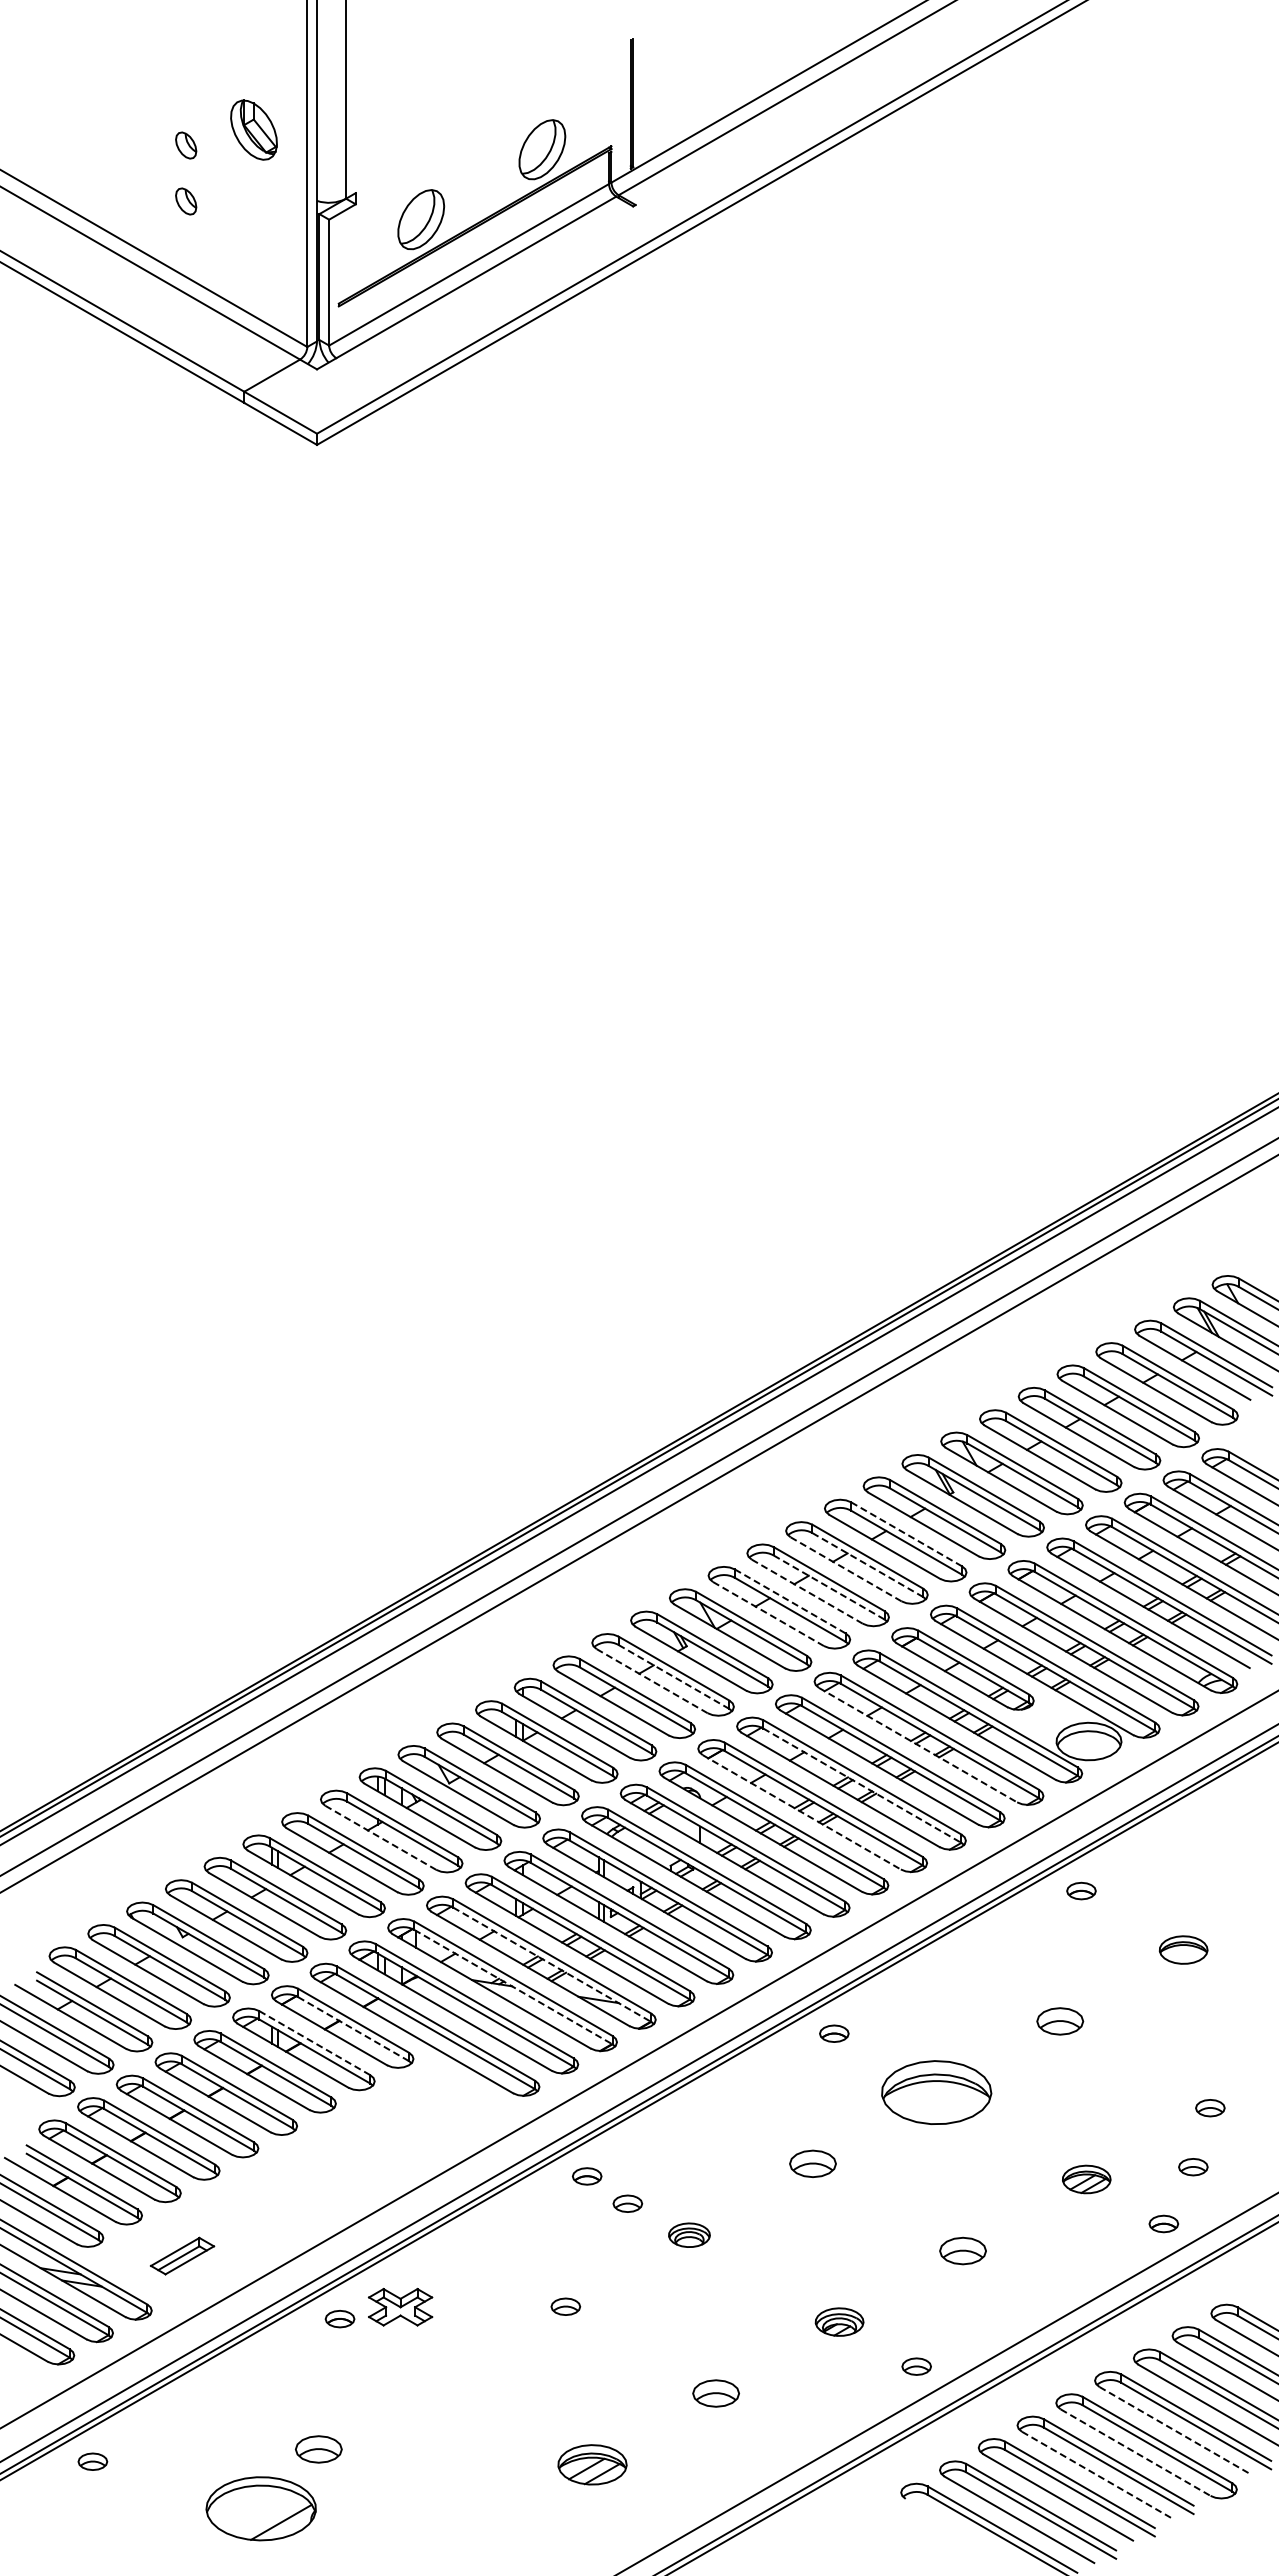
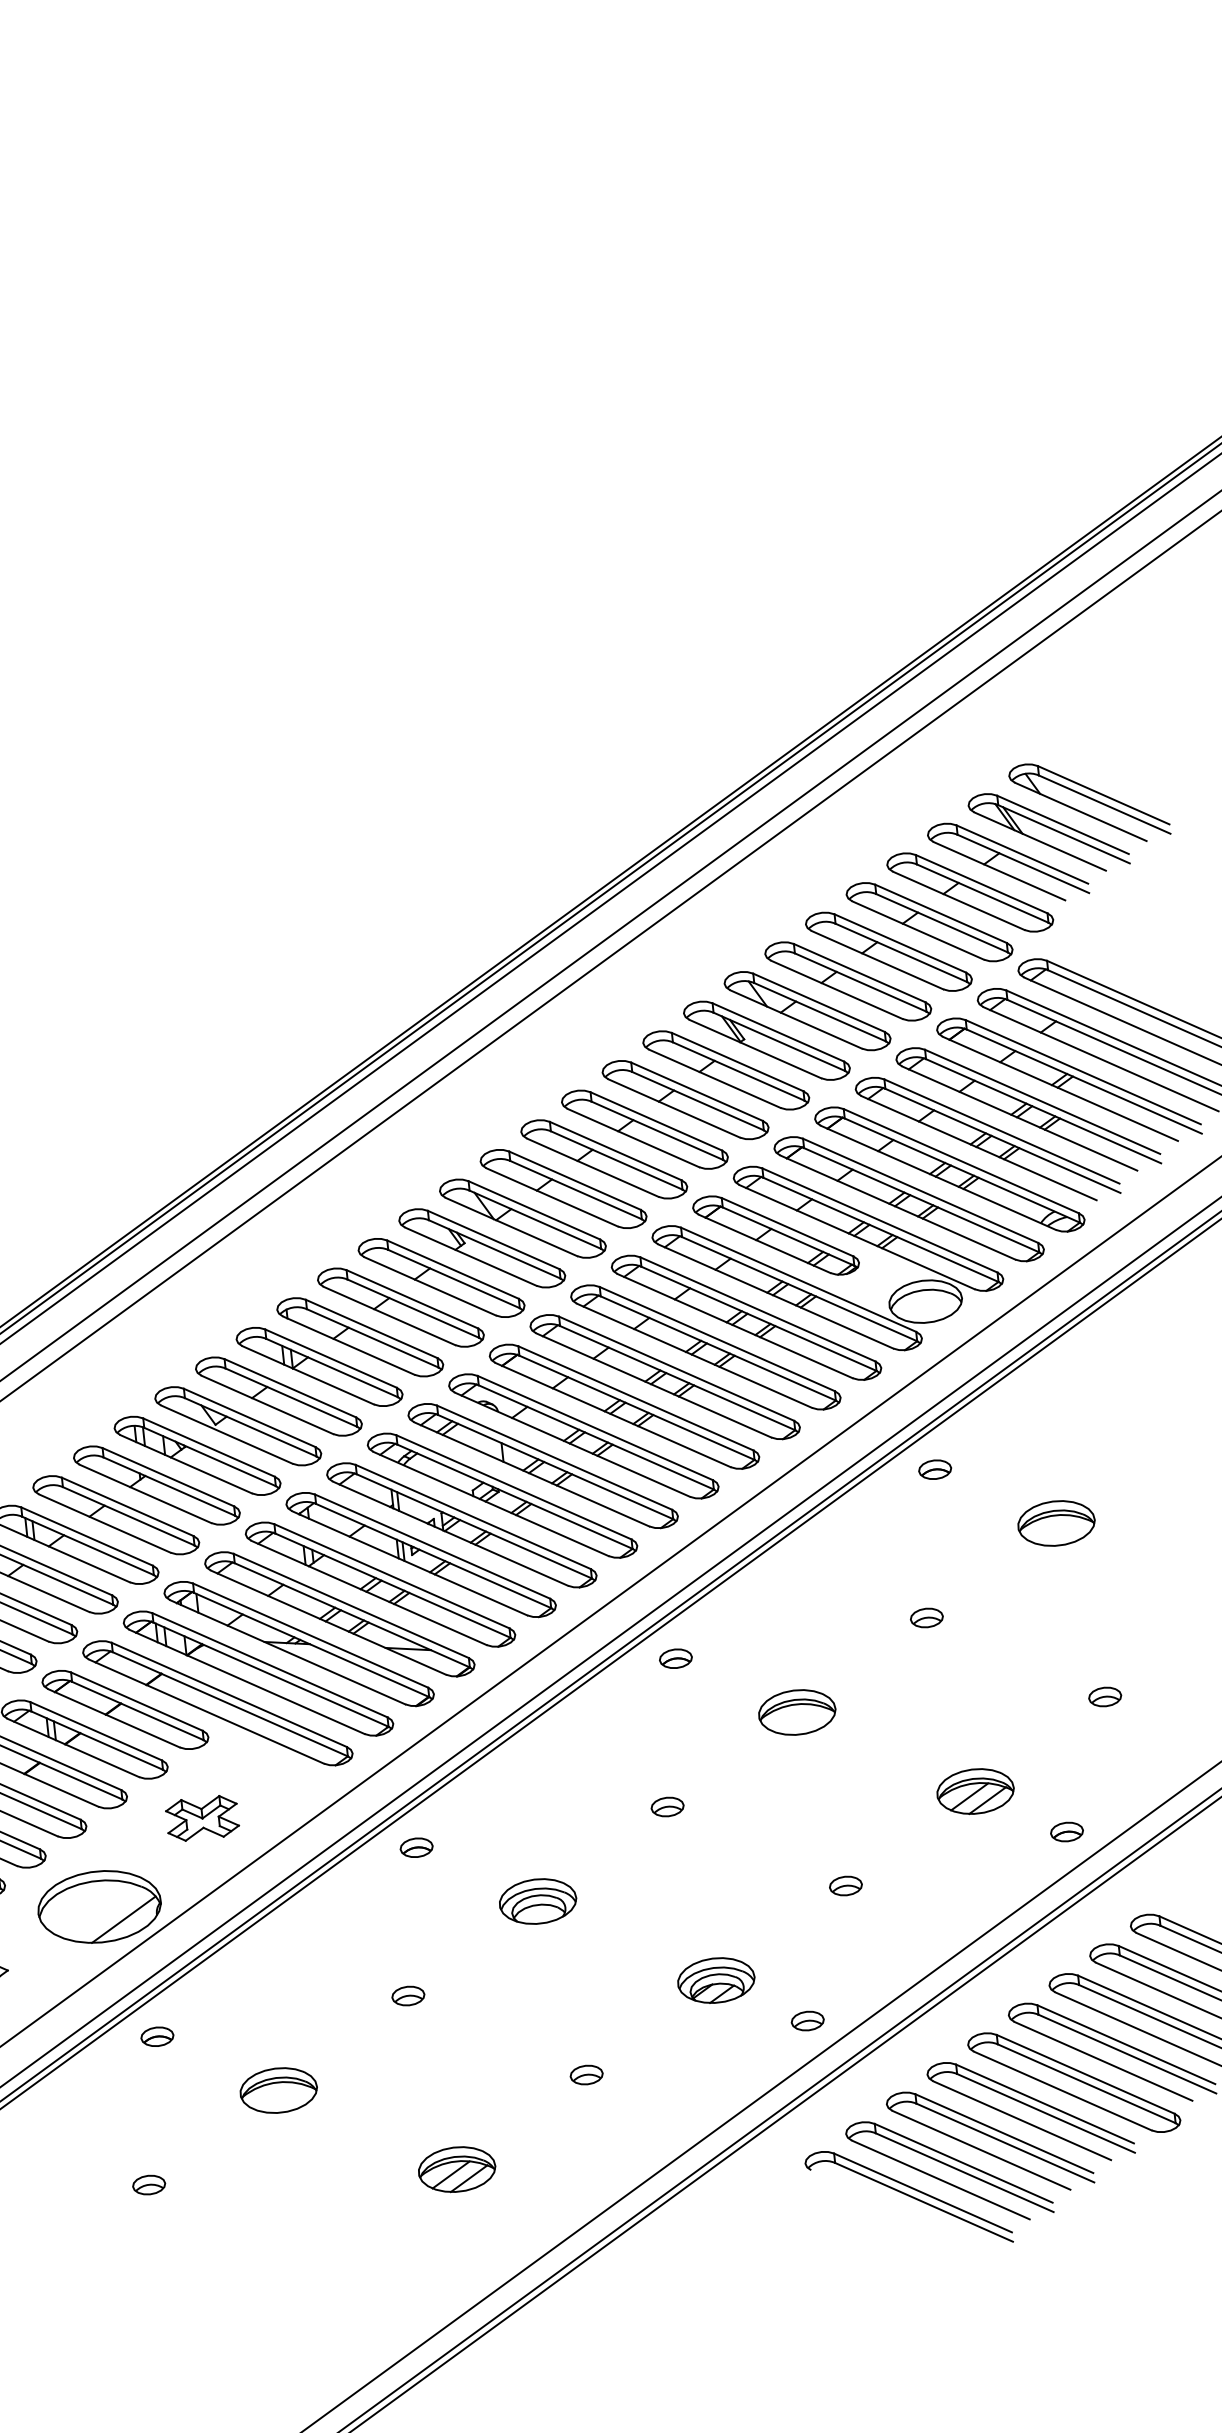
line: (906, 1534) -> (696, 1091), dashed -> solid
line: (868, 1565) -> (658, 1131), dashed -> solid
line: (846, 1569) -> (634, 1138), dashed -> solid
line: (829, 1587) -> (617, 1160), dashed -> solid
line: (807, 1591) -> (593, 1167), dashed -> solid
line: (790, 1601) -> (575, 1180), dashed -> solid
line: (768, 1614) -> (552, 1197), dashed -> solid
line: (673, 1676) -> (453, 1278), dashed -> solid
line: (652, 1681) -> (430, 1286), dashed -> solid
line: (918, 1745) -> (735, 1326), dashed -> solid
line: (862, 1785) -> (677, 1377), dashed -> solid
line: (802, 1812) -> (613, 1415), dashed -> solid
line: (380, 1837) -> (145, 1493), dashed -> solid
part: (1183, 1949) -> (1056, 1522), size x1.43
line: (552, 1965) -> (352, 1616), dashed -> solid
line: (513, 1987) -> (311, 1645), dashed -> solid
part: (1059, 2021) -> (926, 1618), size x0.62
line: (353, 2029) -> (137, 1711), dashed -> solid
line: (314, 2043) -> (95, 1731), dashed -> solid
part: (936, 2092) -> (797, 1712), size x0.62
part: (812, 2164) -> (667, 1807), size x0.62
part: (1193, 2167) -> (1093, 1765), removed
part: (1086, 2179) -> (975, 1791), size x1.43
part: (627, 2203) -> (464, 1873), removed
part: (689, 2234) -> (537, 1900), size x1.67
part: (963, 2250) -> (846, 1885), size x0.62
part: (400, 2306) -> (202, 1817), moved
part: (839, 2321) -> (716, 1979), size x1.43
part: (442, 2377) -> (278, 2089), added
part: (715, 2393) -> (586, 2075), size x0.62
line: (1174, 2430) -> (1103, 2061), dashed -> solid
part: (318, 2449) -> (148, 2185), size x0.62
line: (1136, 2452) -> (1063, 2090), dashed -> solid
line: (1097, 2475) -> (1022, 2121), dashed -> solid
part: (260, 2508) -> (98, 1906), moved

